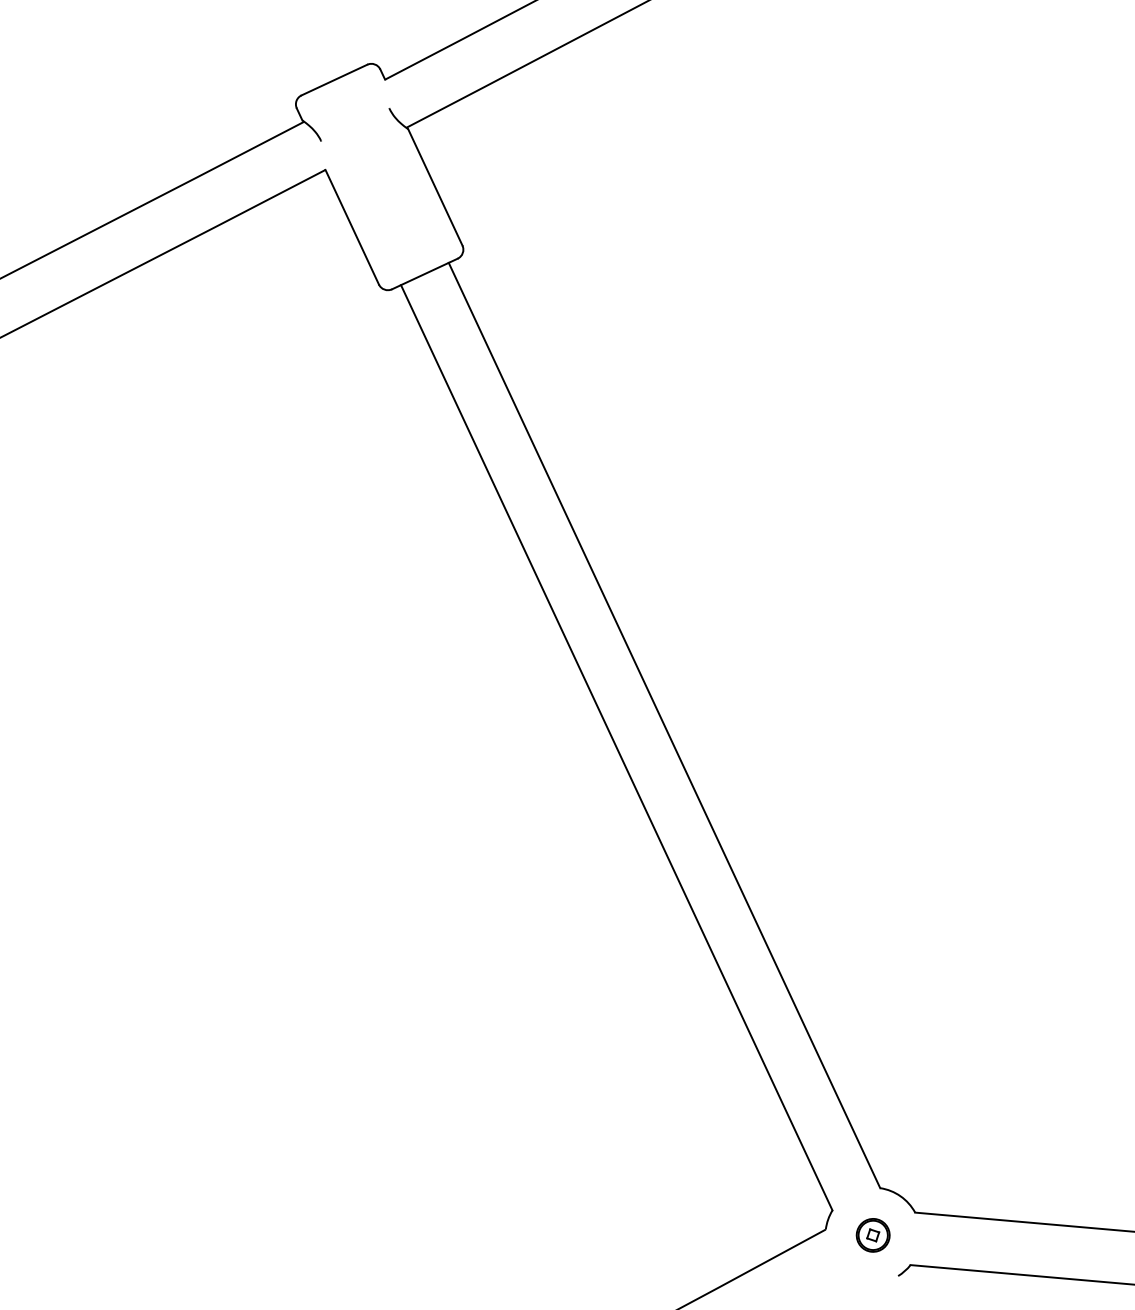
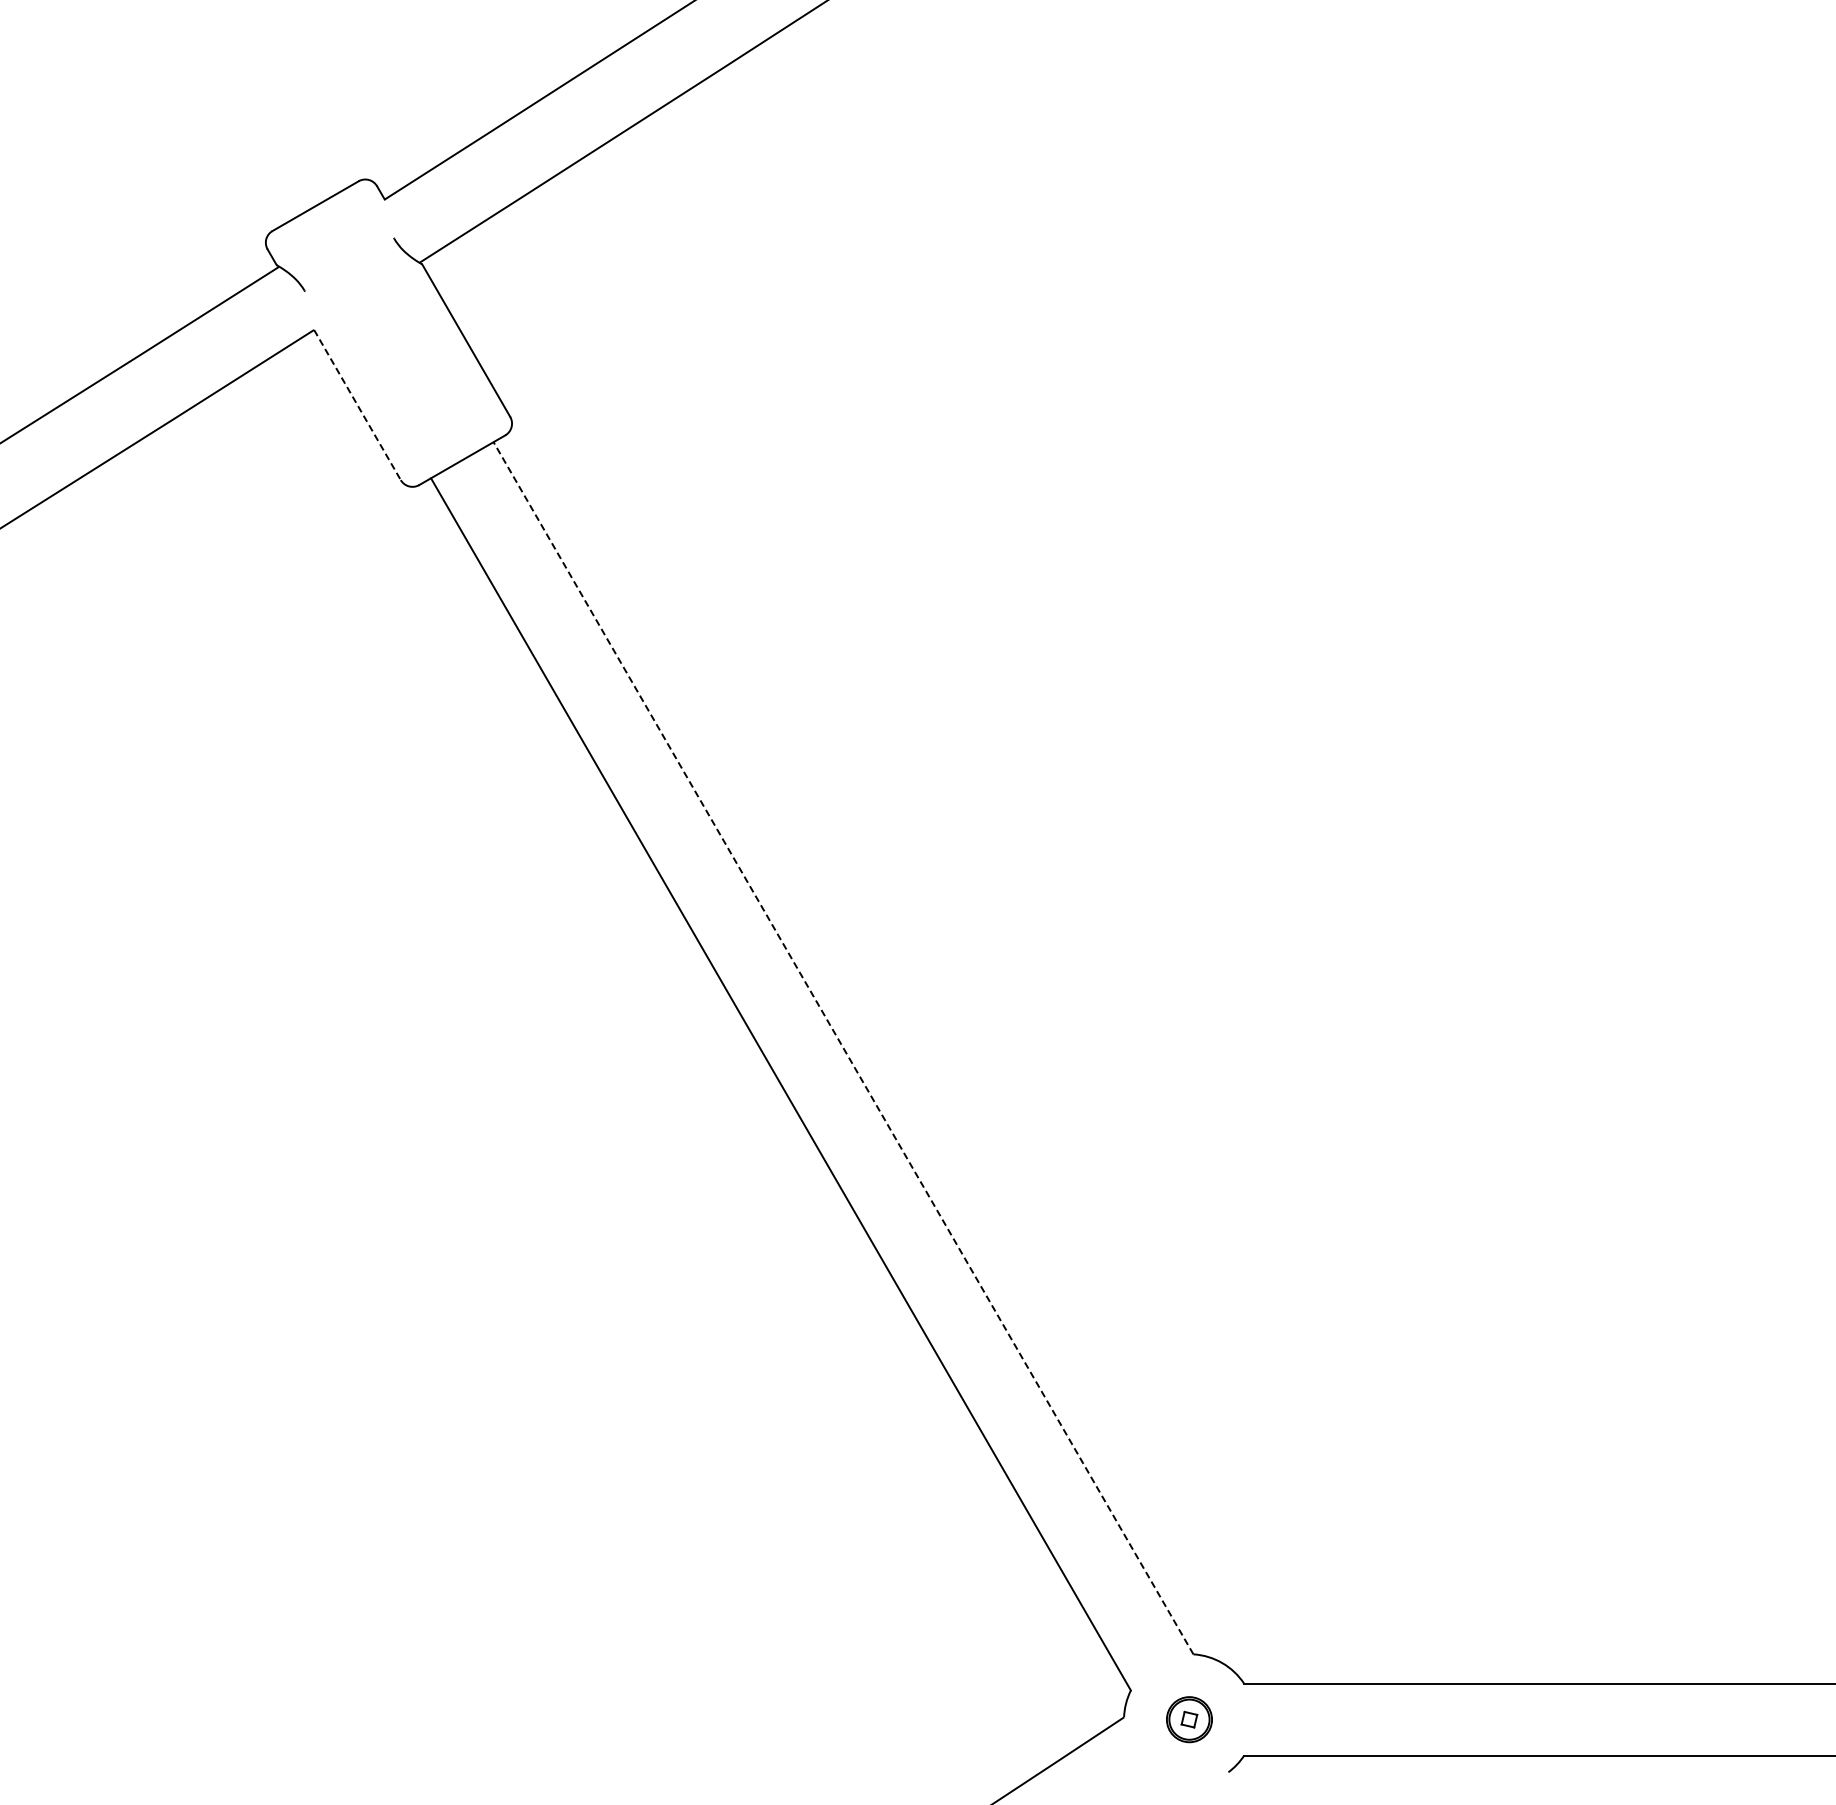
line: (352, 227) -> (357, 405), solid -> dashed
line: (664, 725) -> (843, 1048), solid -> dashed

